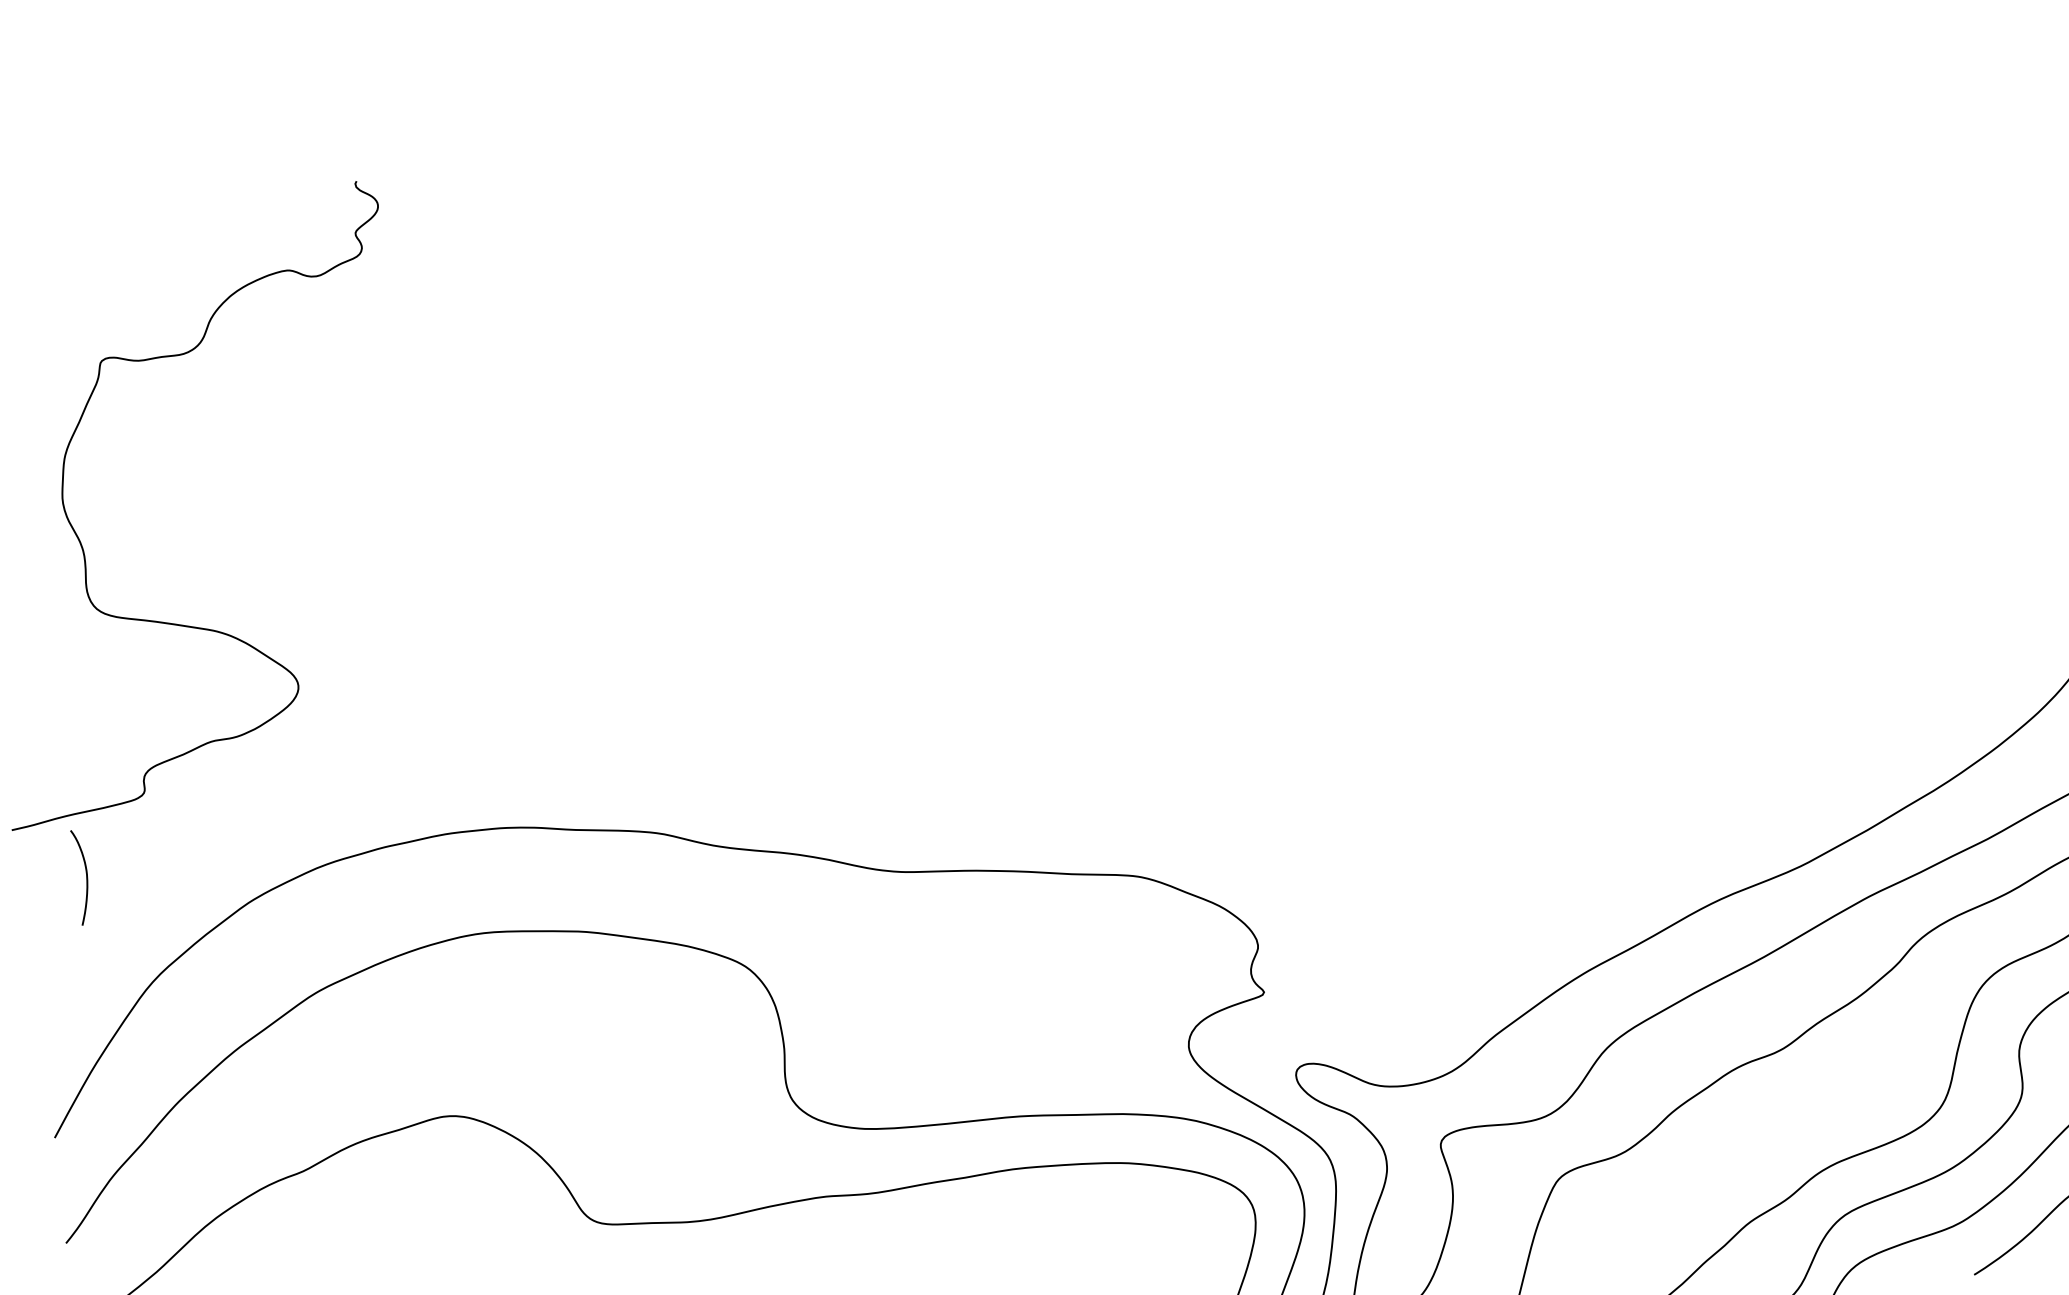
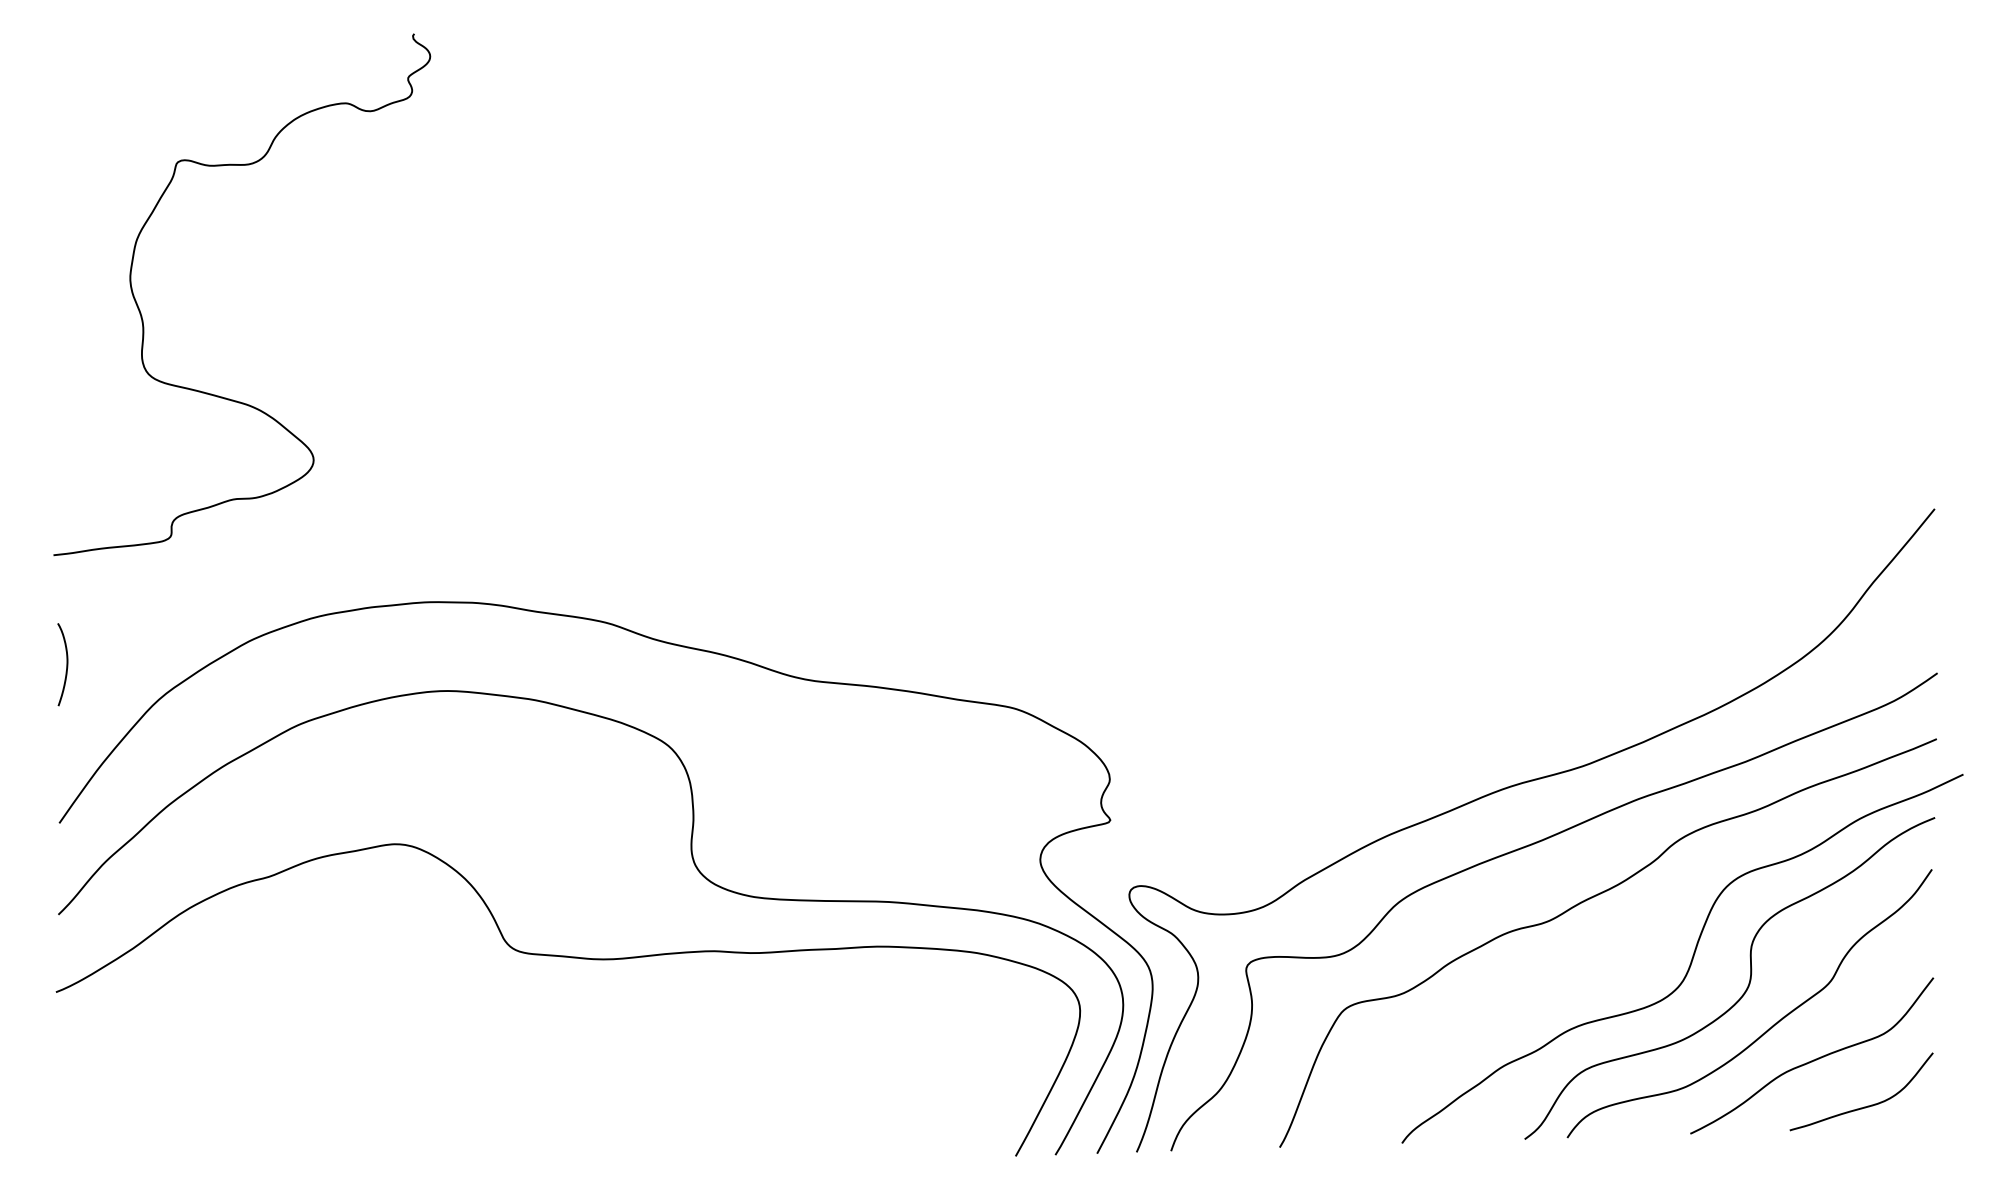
curve: (86, 876) -> (66, 664), moved

